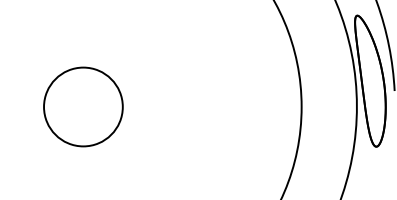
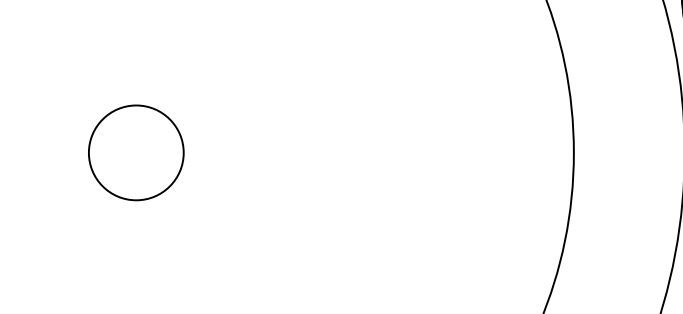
circle: (83, 106) -> (136, 151), size x0.6

